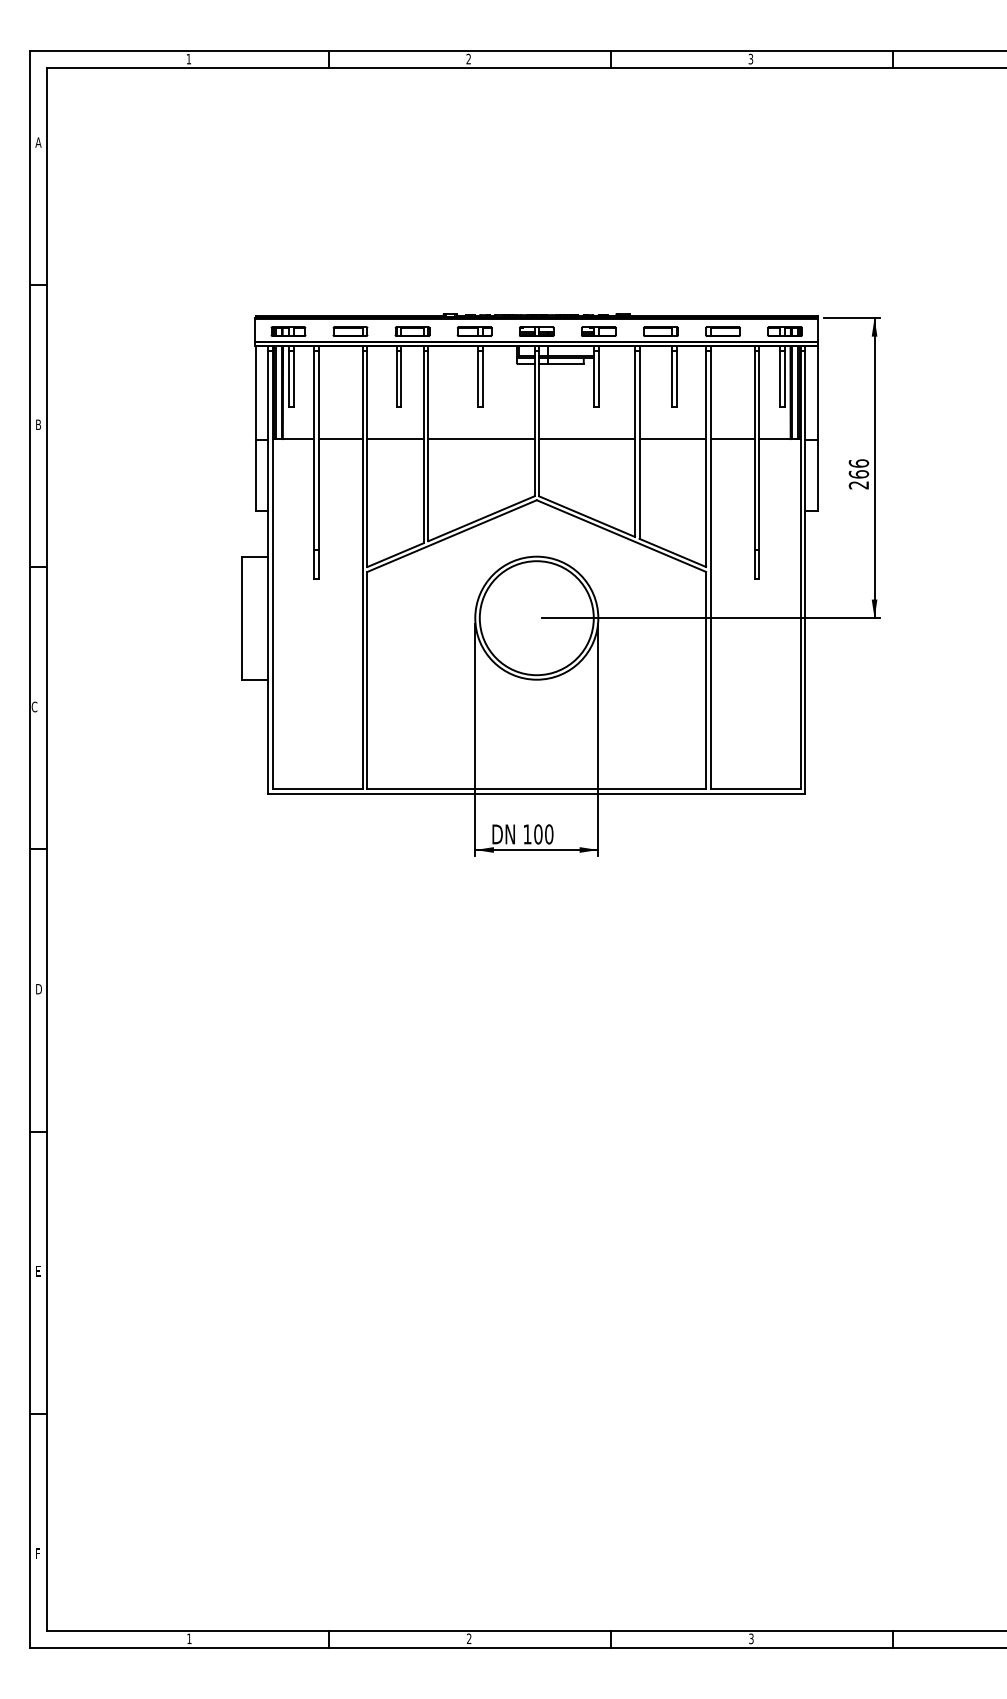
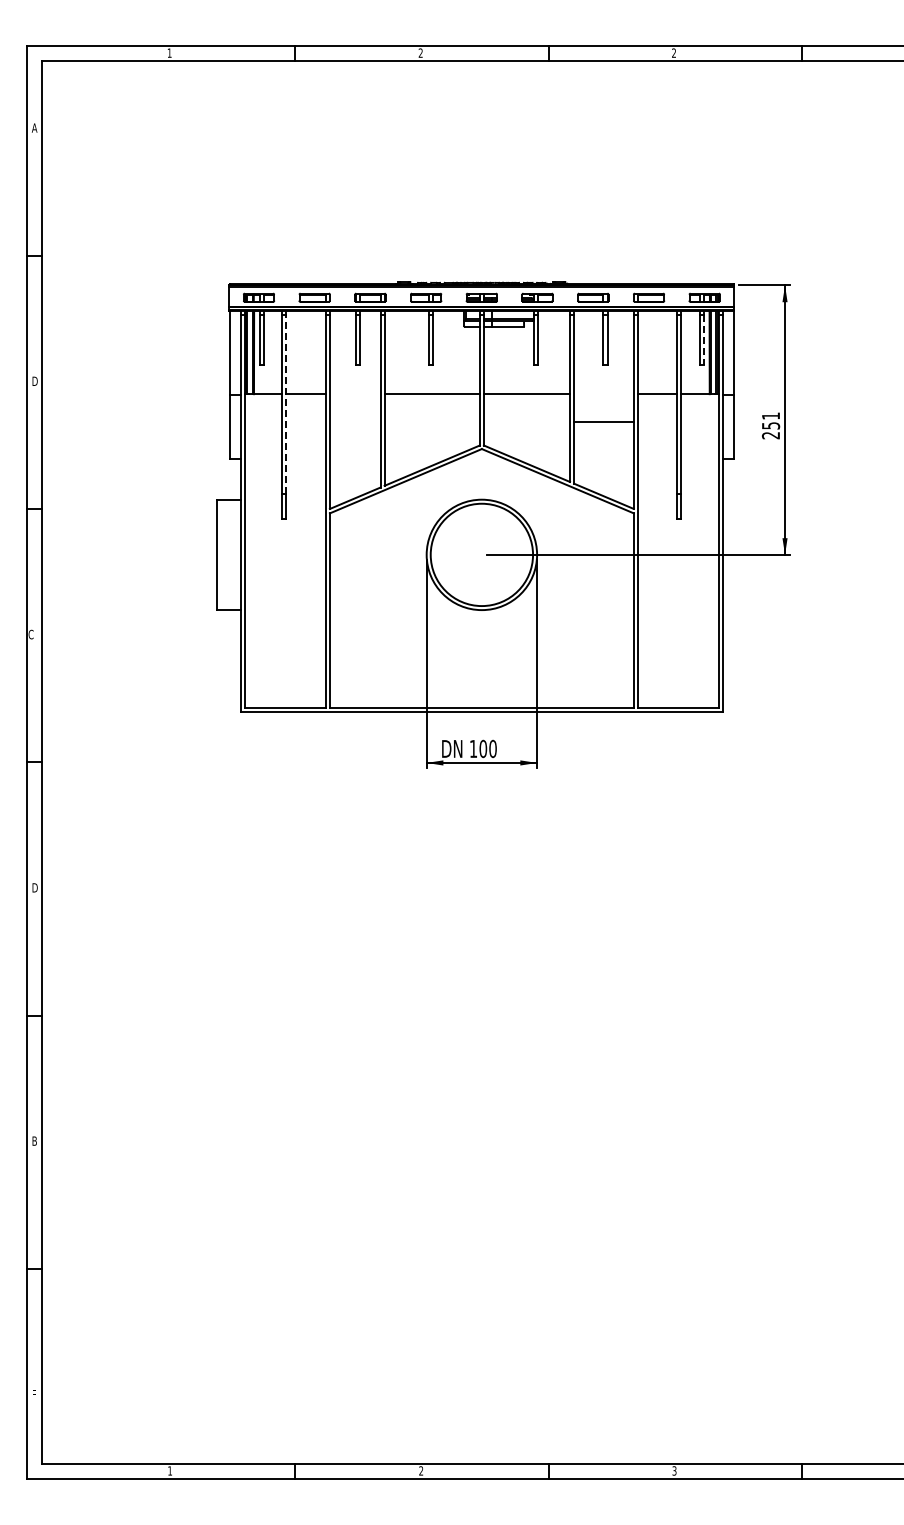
text: (751, 59) -> (674, 53), 3 -> 2
line: (784, 379) -> (704, 340), solid -> dashed
text: (39, 423) -> (35, 380), B -> D
line: (394, 439) -> (354, 394), removed
line: (672, 439) -> (603, 422), moved
line: (319, 450) -> (286, 404), solid -> dashed
text: (858, 468) -> (770, 420), 266 -> 251
text: (38, 1270) -> (34, 1140), E -> B

